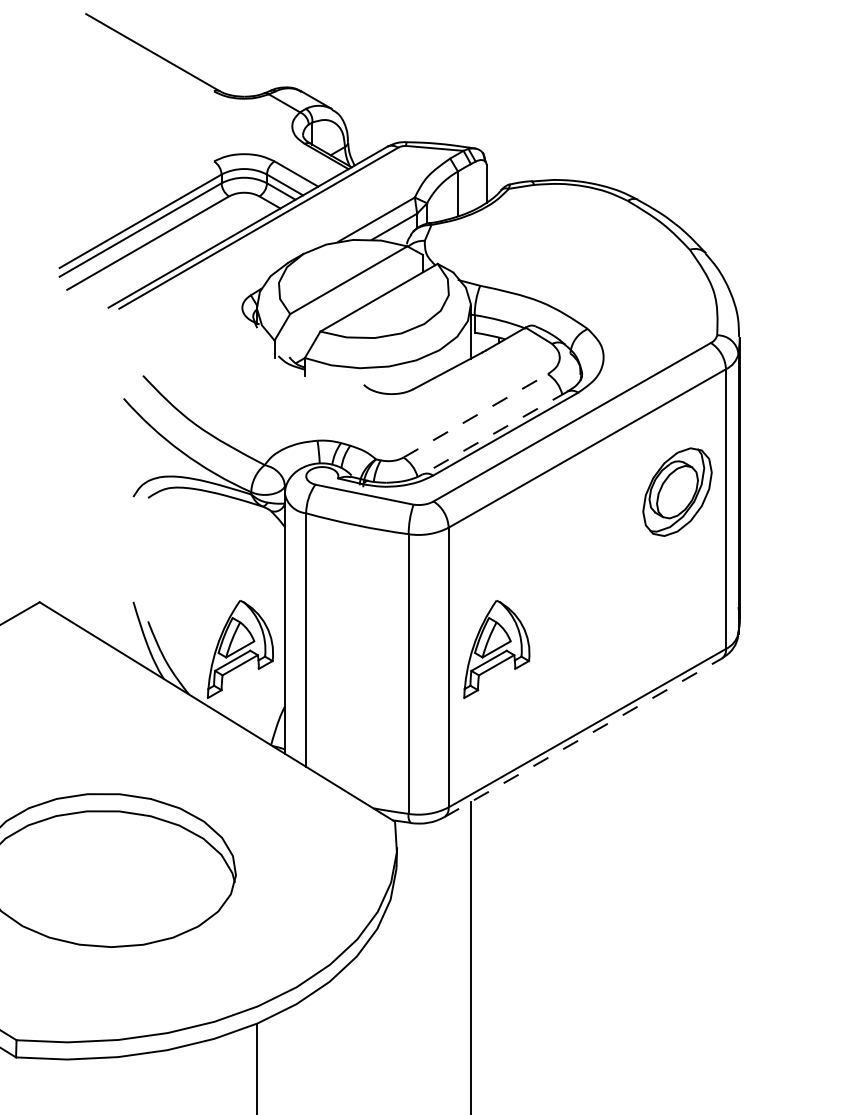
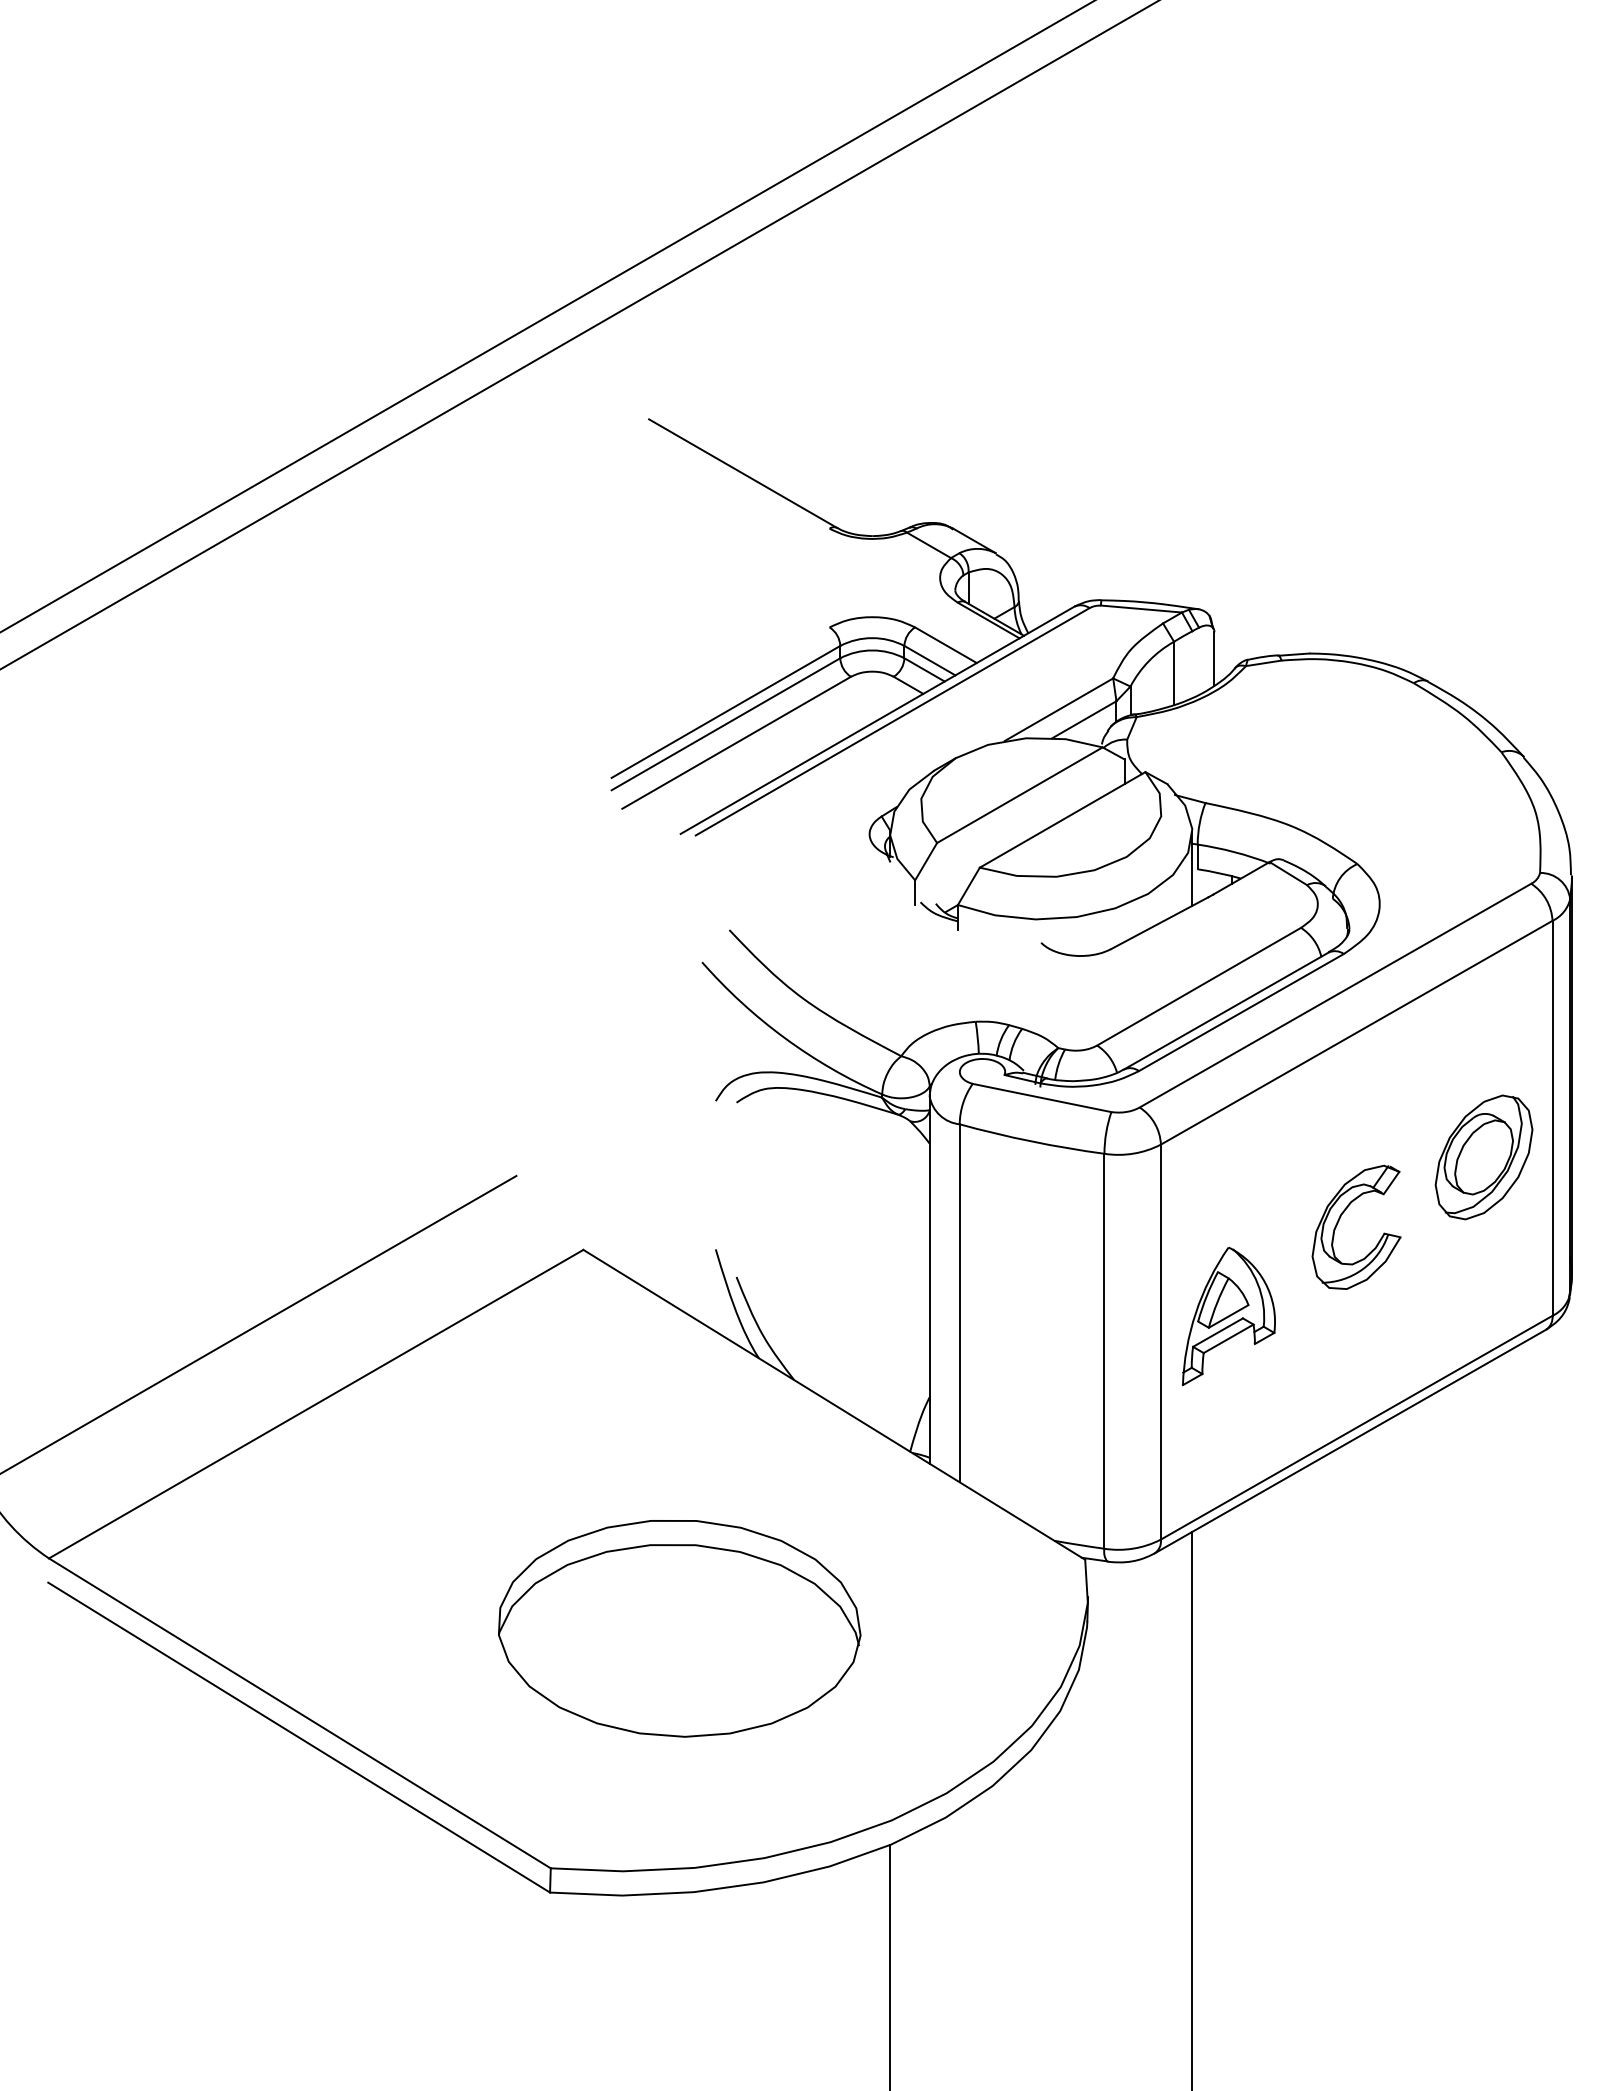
line: (475, 415) -> (1199, 986), dashed -> solid
line: (495, 432) -> (1226, 1010), dashed -> solid
part: (677, 492) -> (1483, 1157), moved
part: (575, 582) -> (1339, 1221), added
part: (240, 649) -> (866, 1316), removed
line: (582, 737) -> (1350, 1441), dashed -> solid

